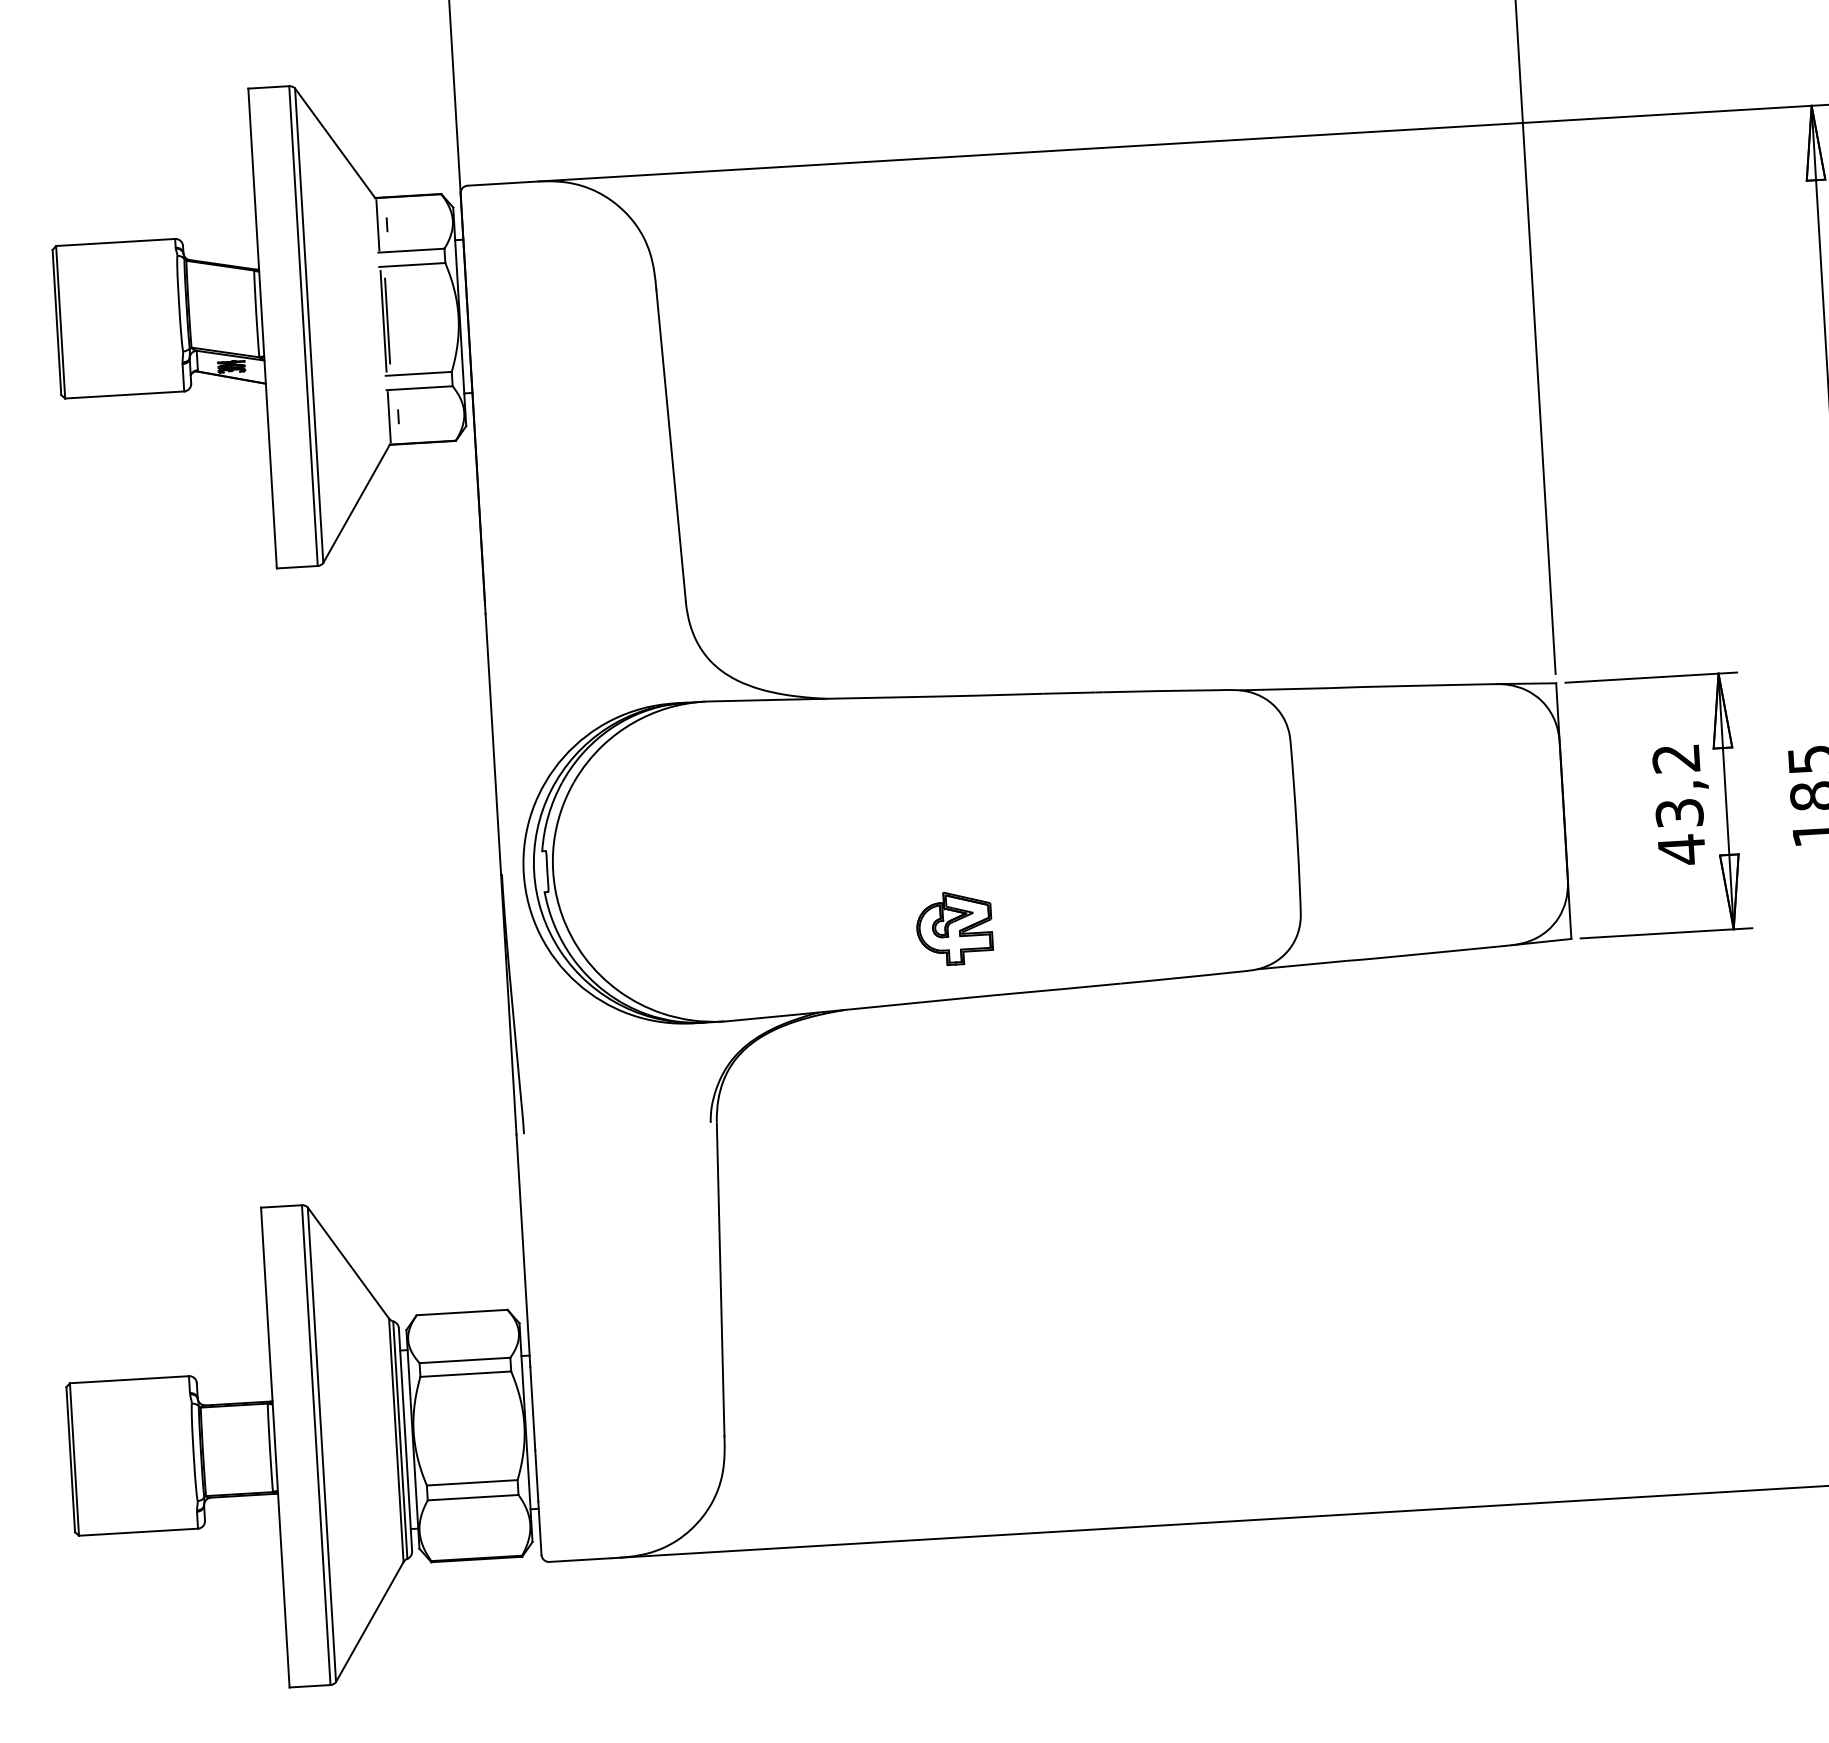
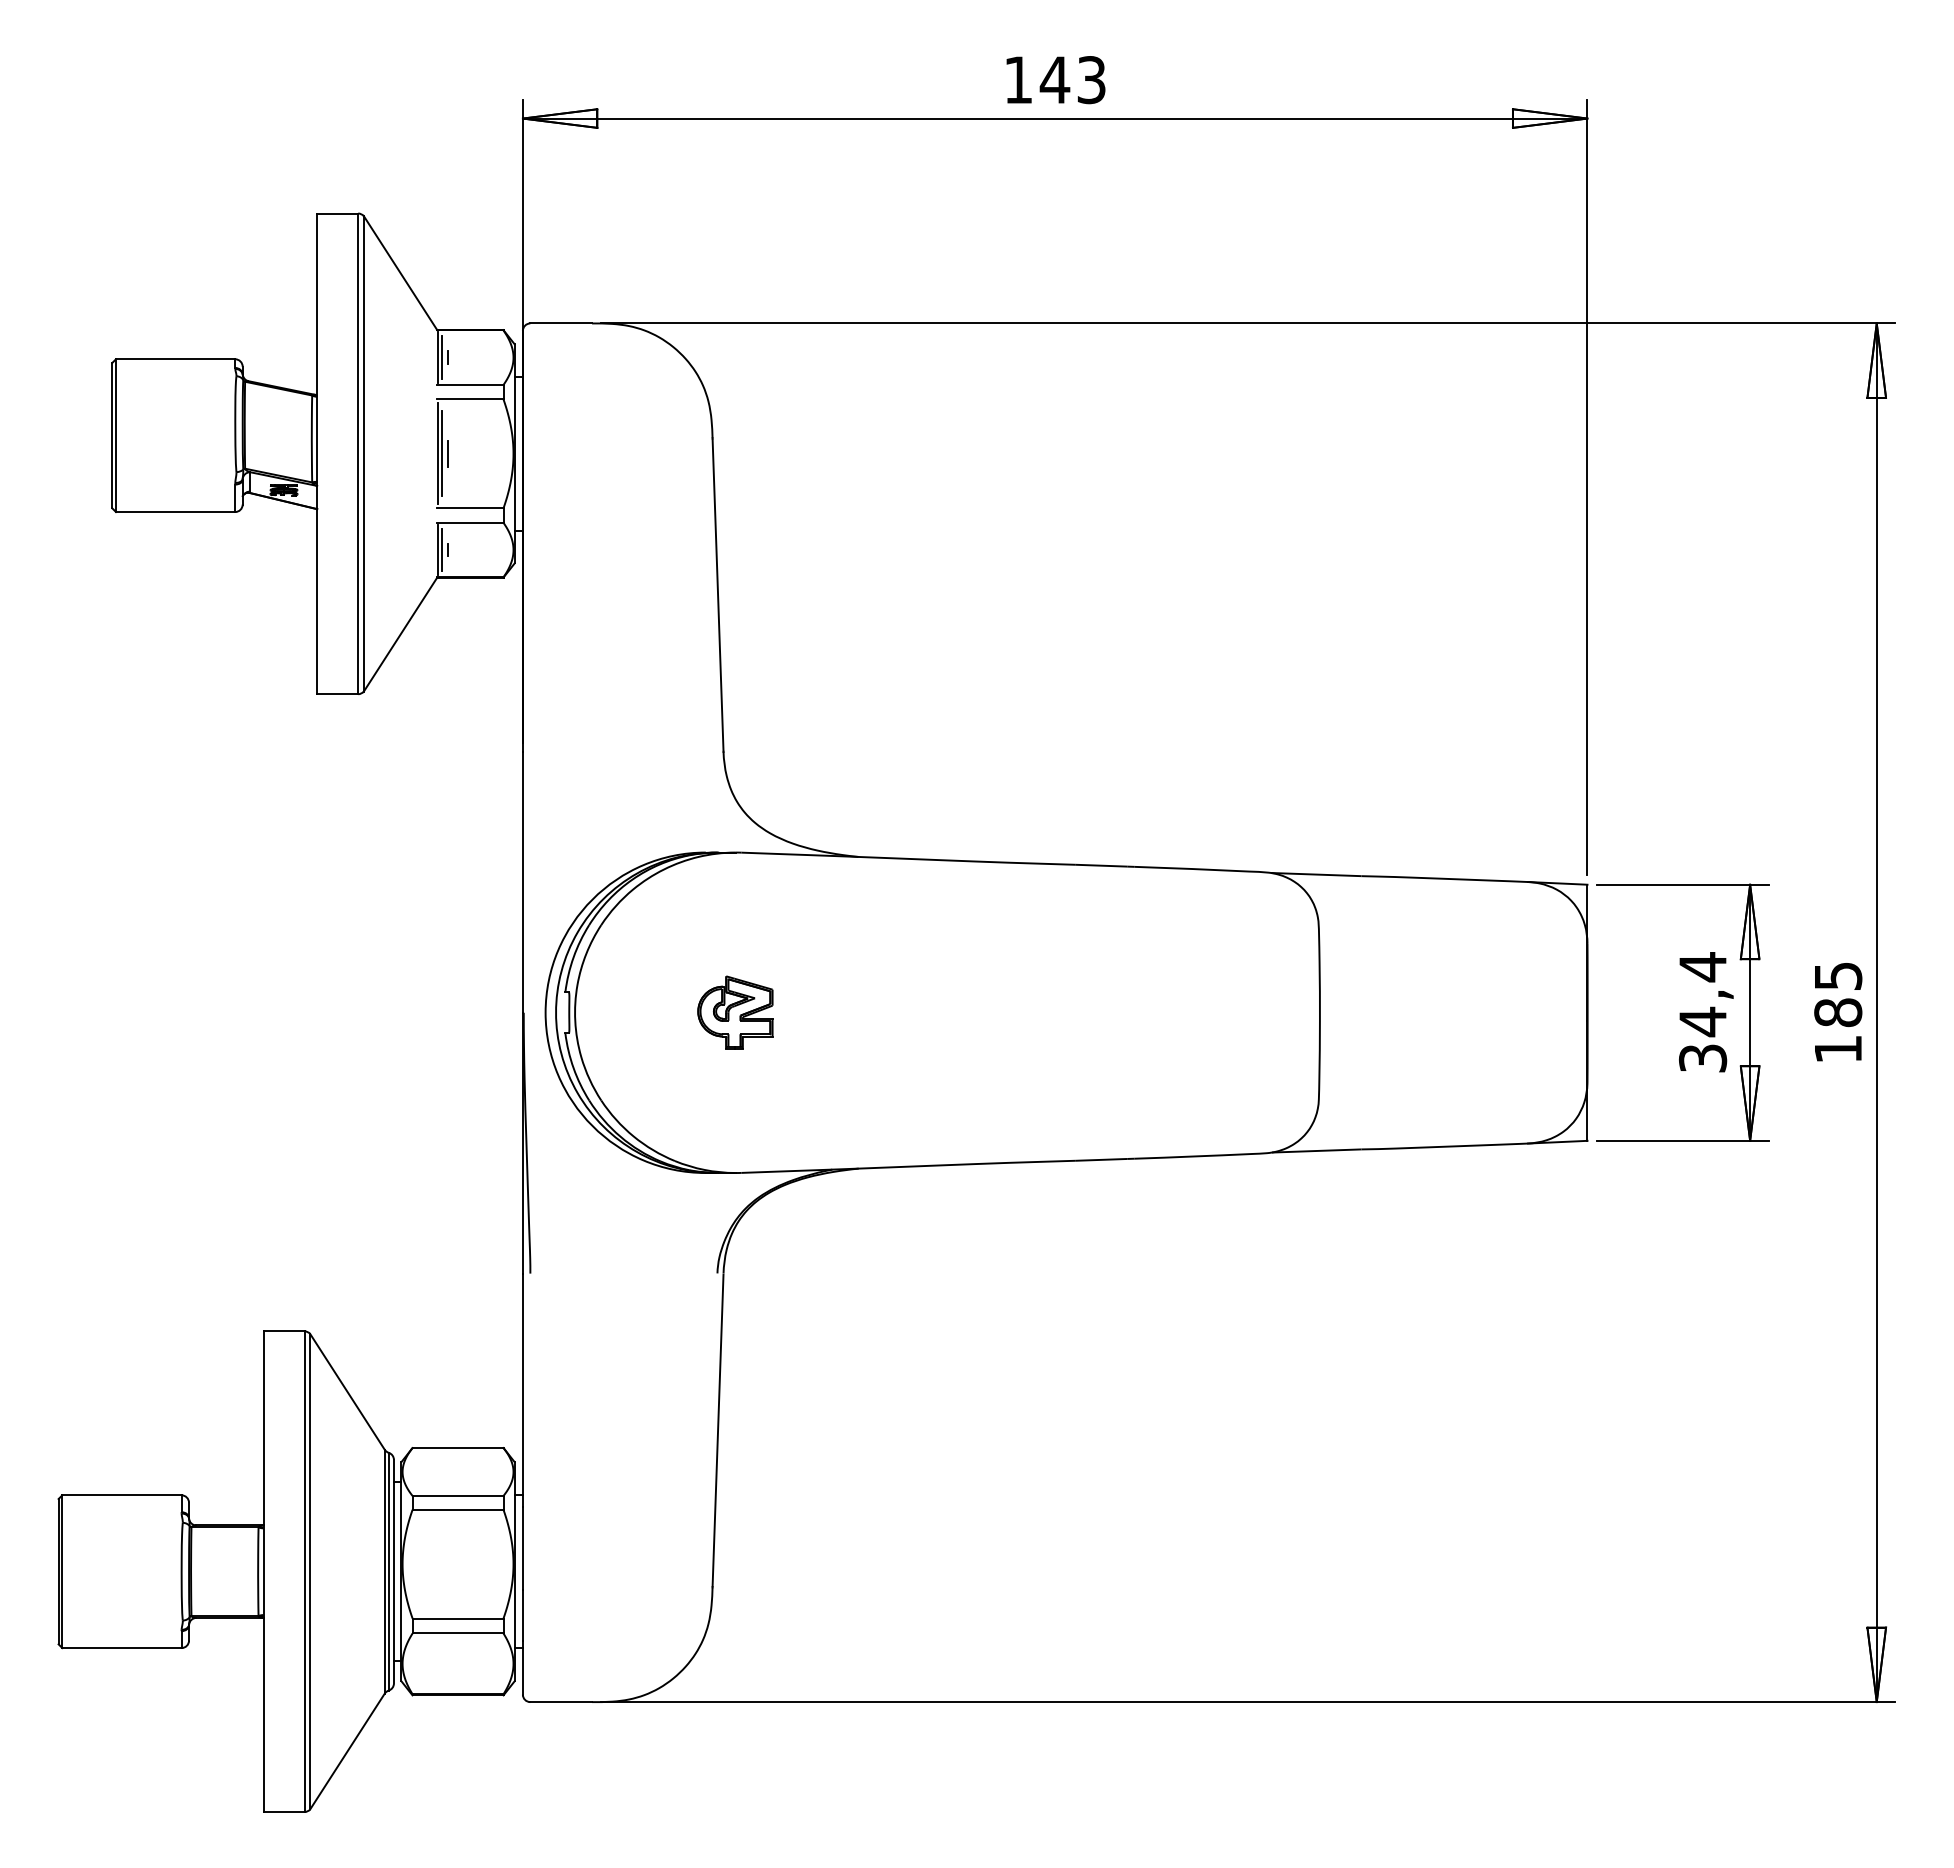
line: (381, 224) -> (442, 357), added
line: (392, 320) -> (447, 453), added
line: (393, 416) -> (442, 549), added
text: (1678, 804) -> (1702, 1012), 43,2 -> 34,4
part: (954, 928) -> (735, 1012), moved

